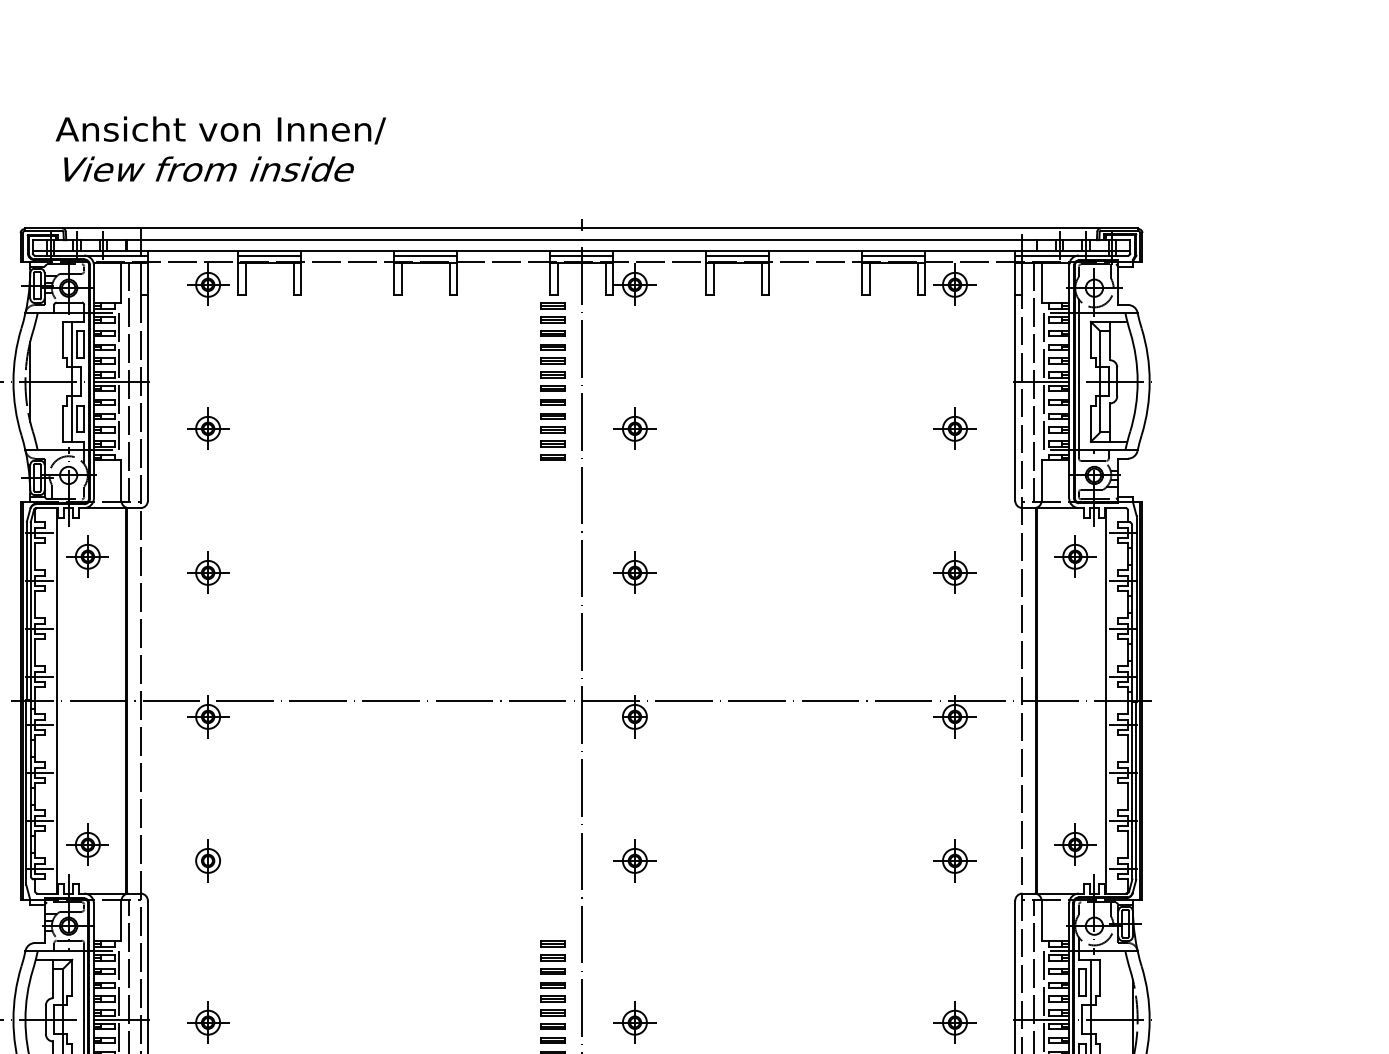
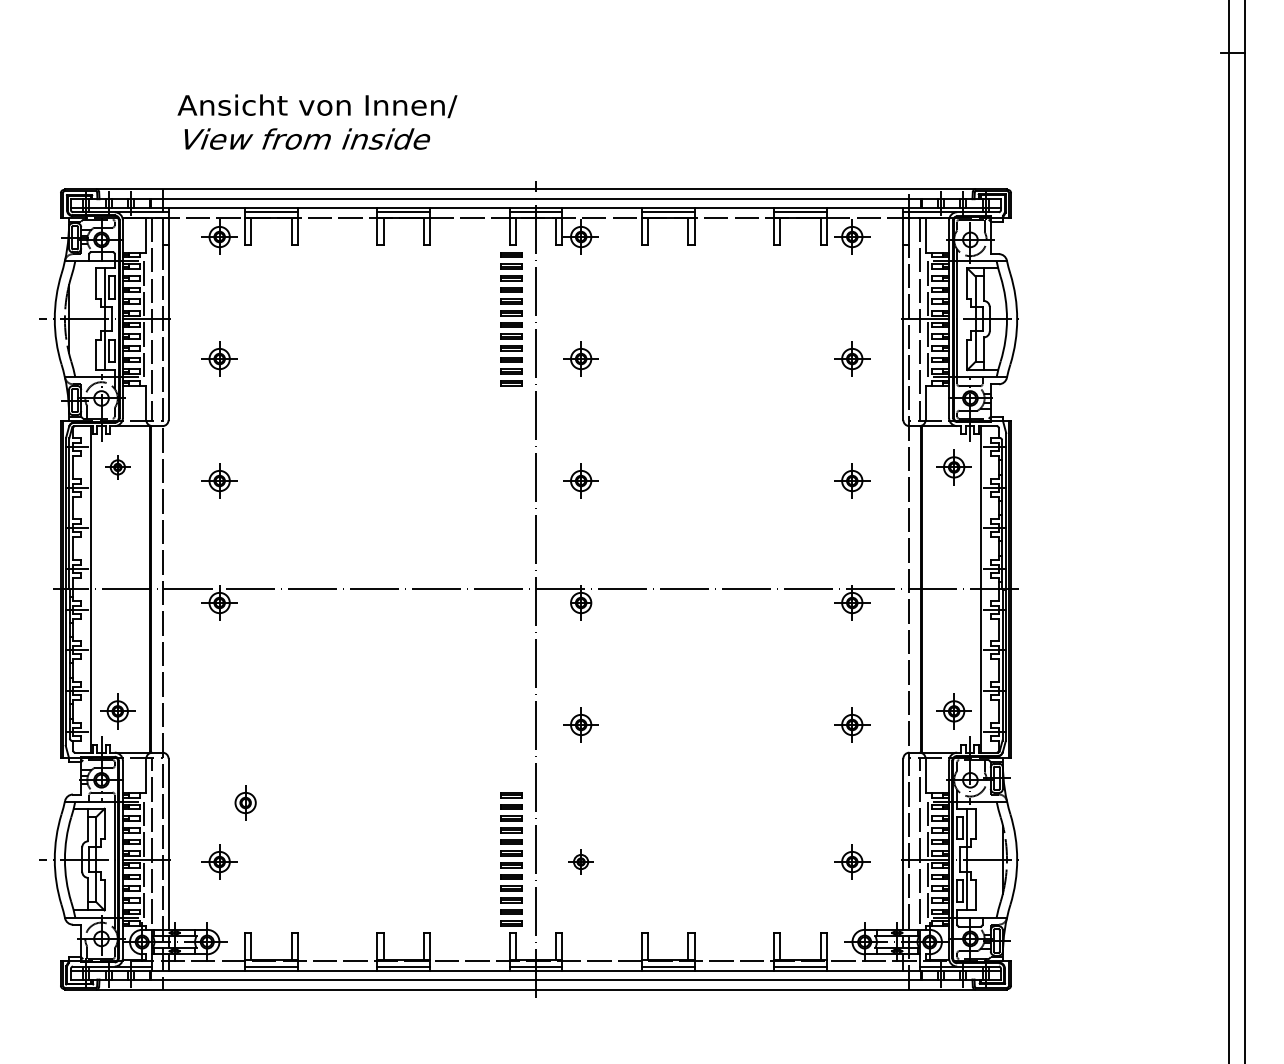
text: (220, 148) -> (317, 121), moved
part: (87, 556) -> (117, 467), size x0.7
part: (207, 860) -> (245, 802), moved
part: (634, 1022) -> (580, 861), size x0.7

